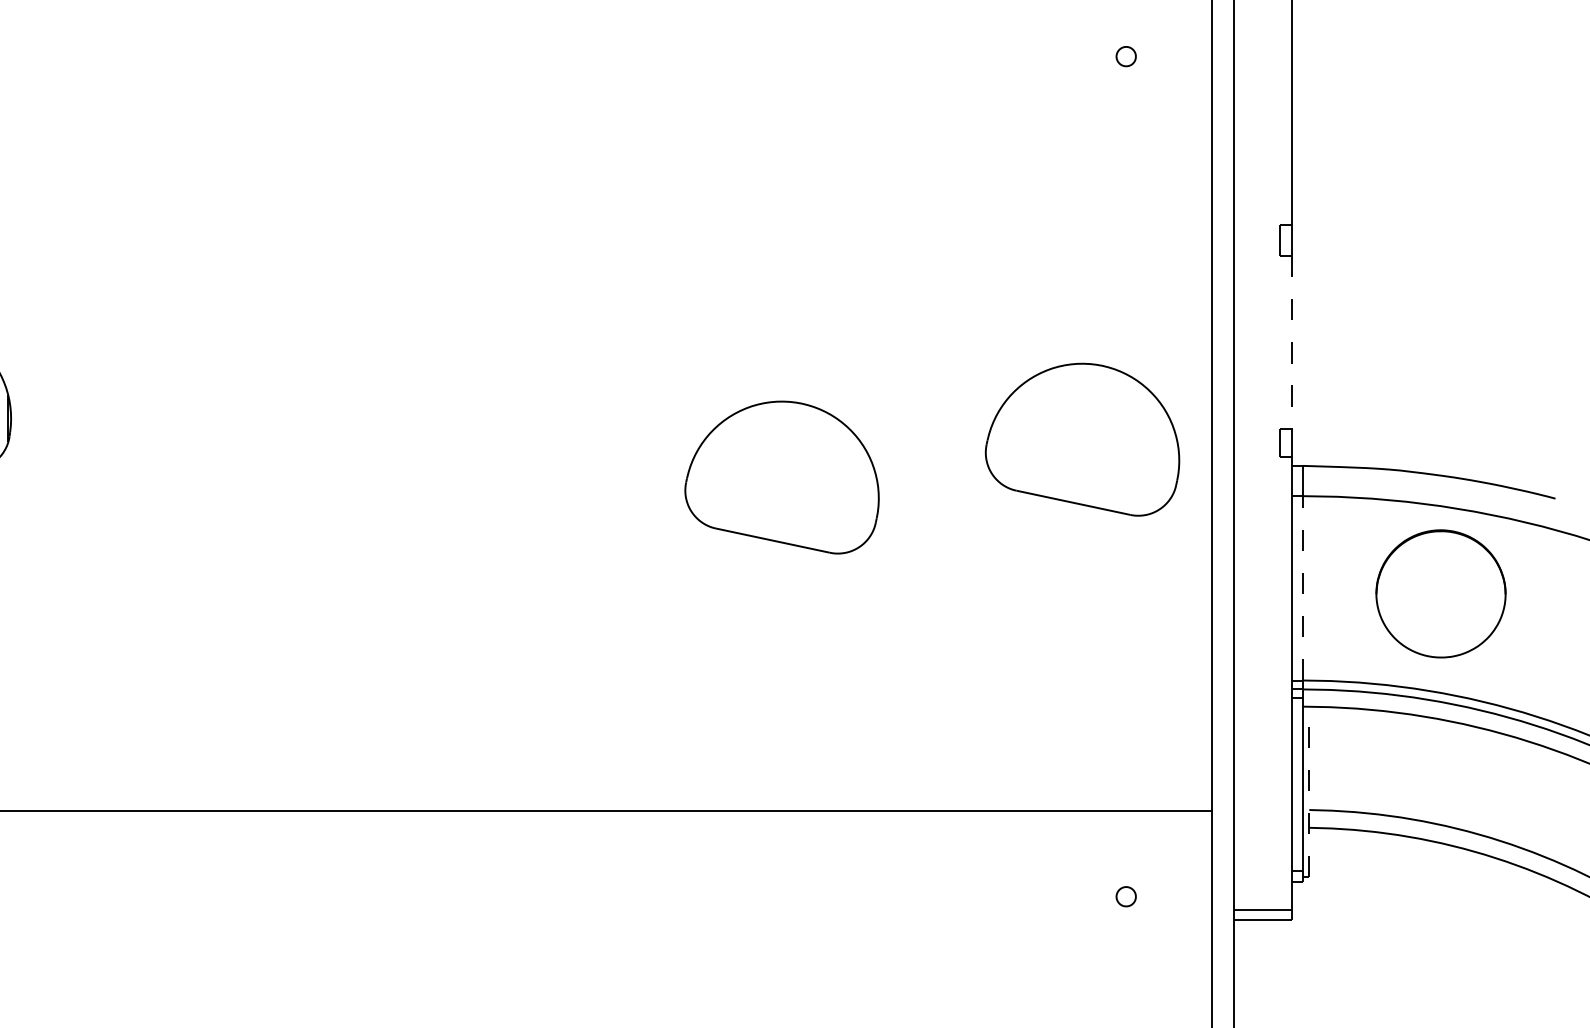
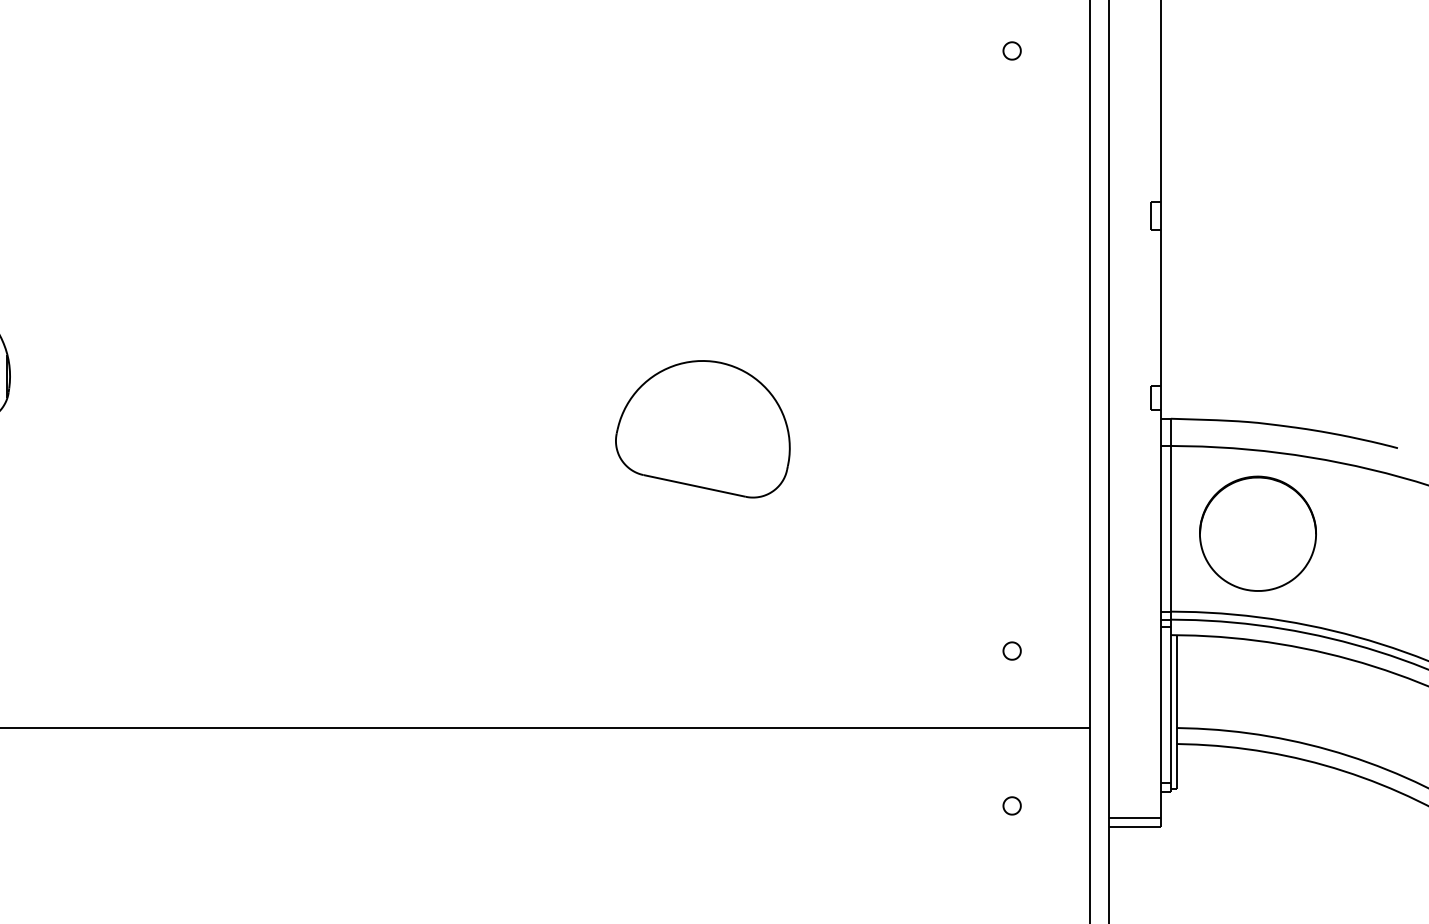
line: (1292, 342) -> (1161, 307), dashed -> solid
part: (1082, 439) -> (972, 395), removed
line: (1302, 588) -> (1170, 528), dashed -> solid
part: (1440, 593) -> (1257, 533), moved
part: (1125, 723) -> (1011, 650), added
line: (1309, 791) -> (1176, 711), dashed -> solid

